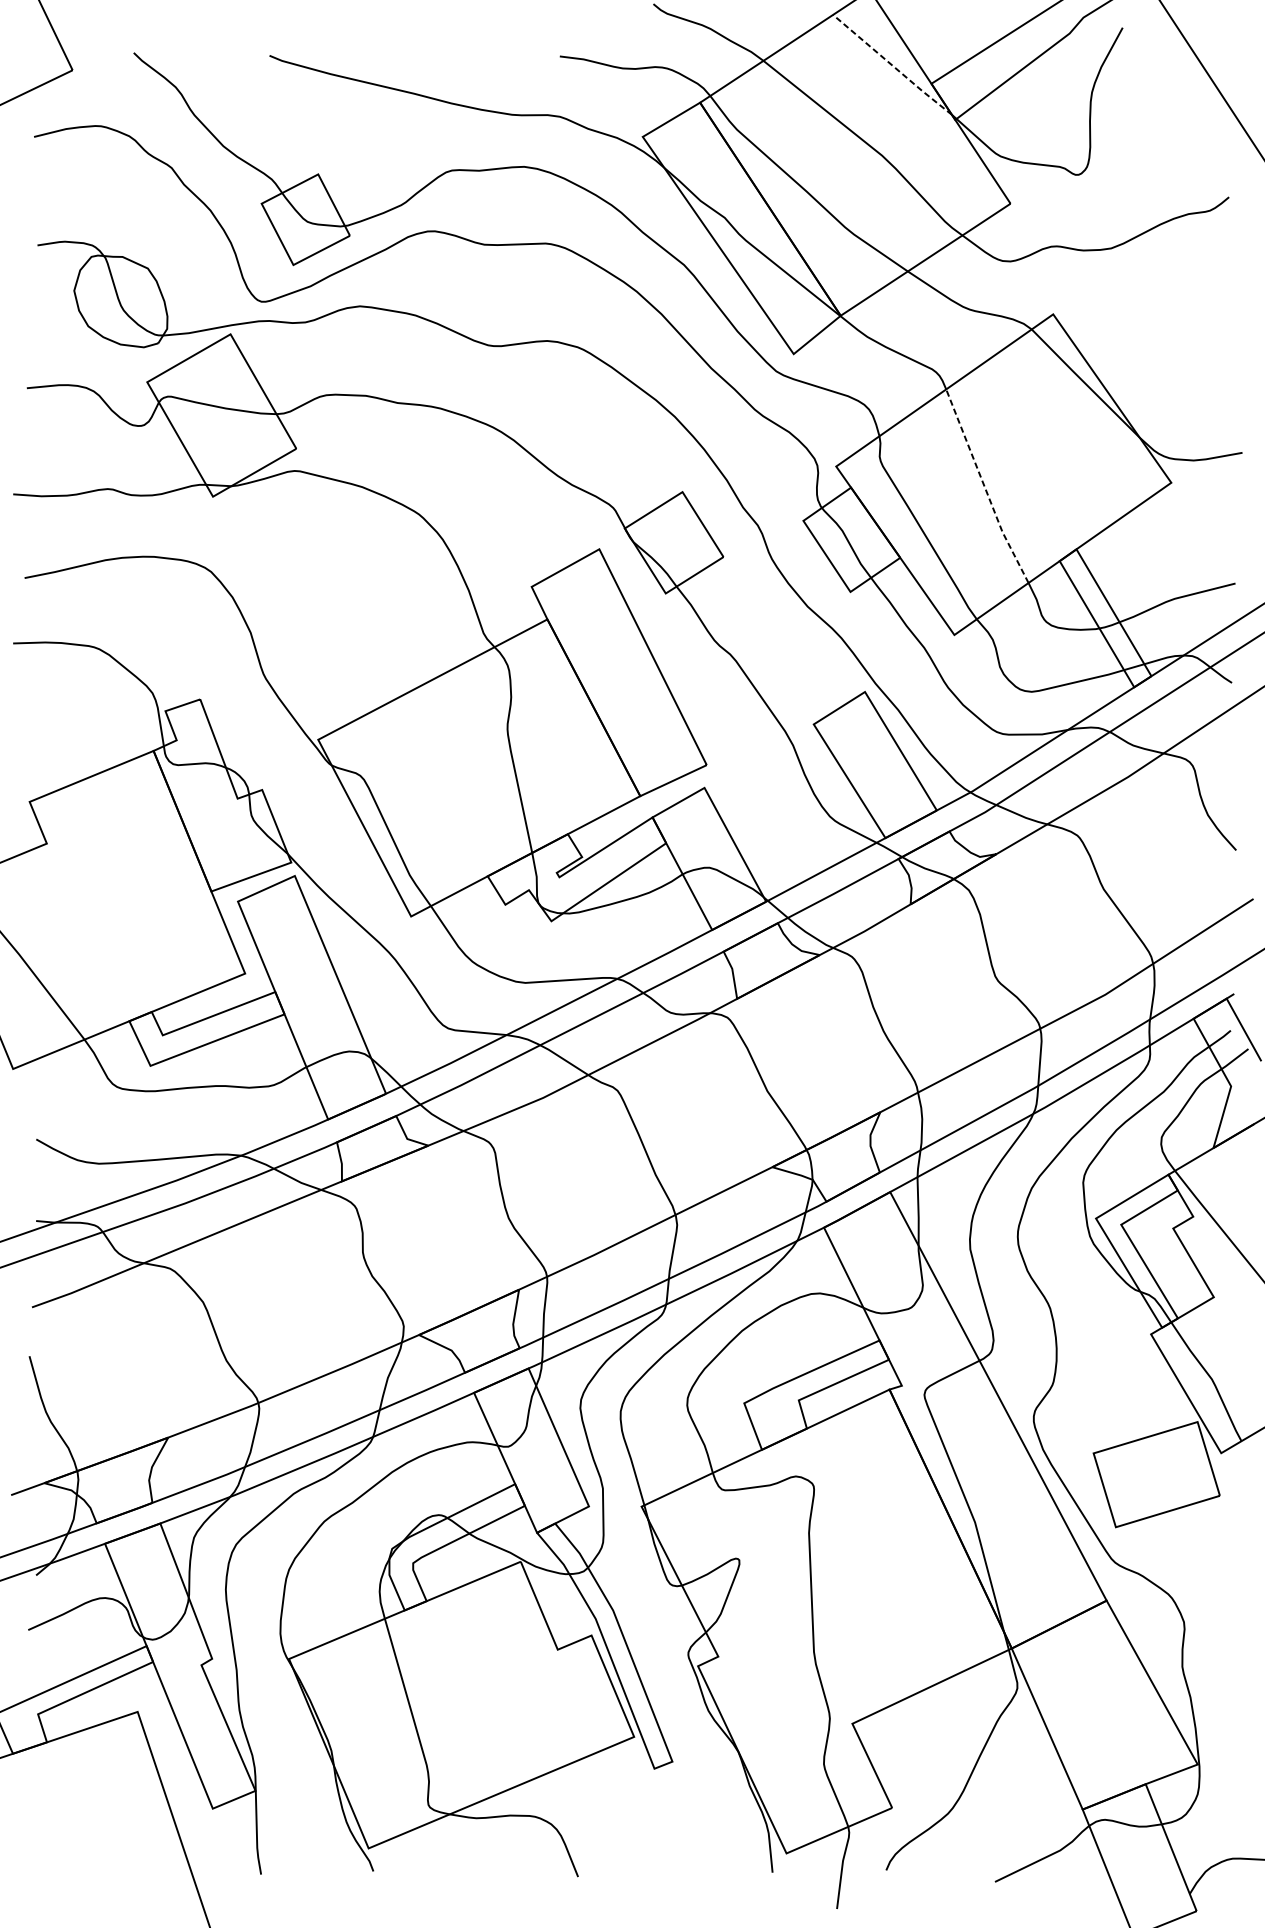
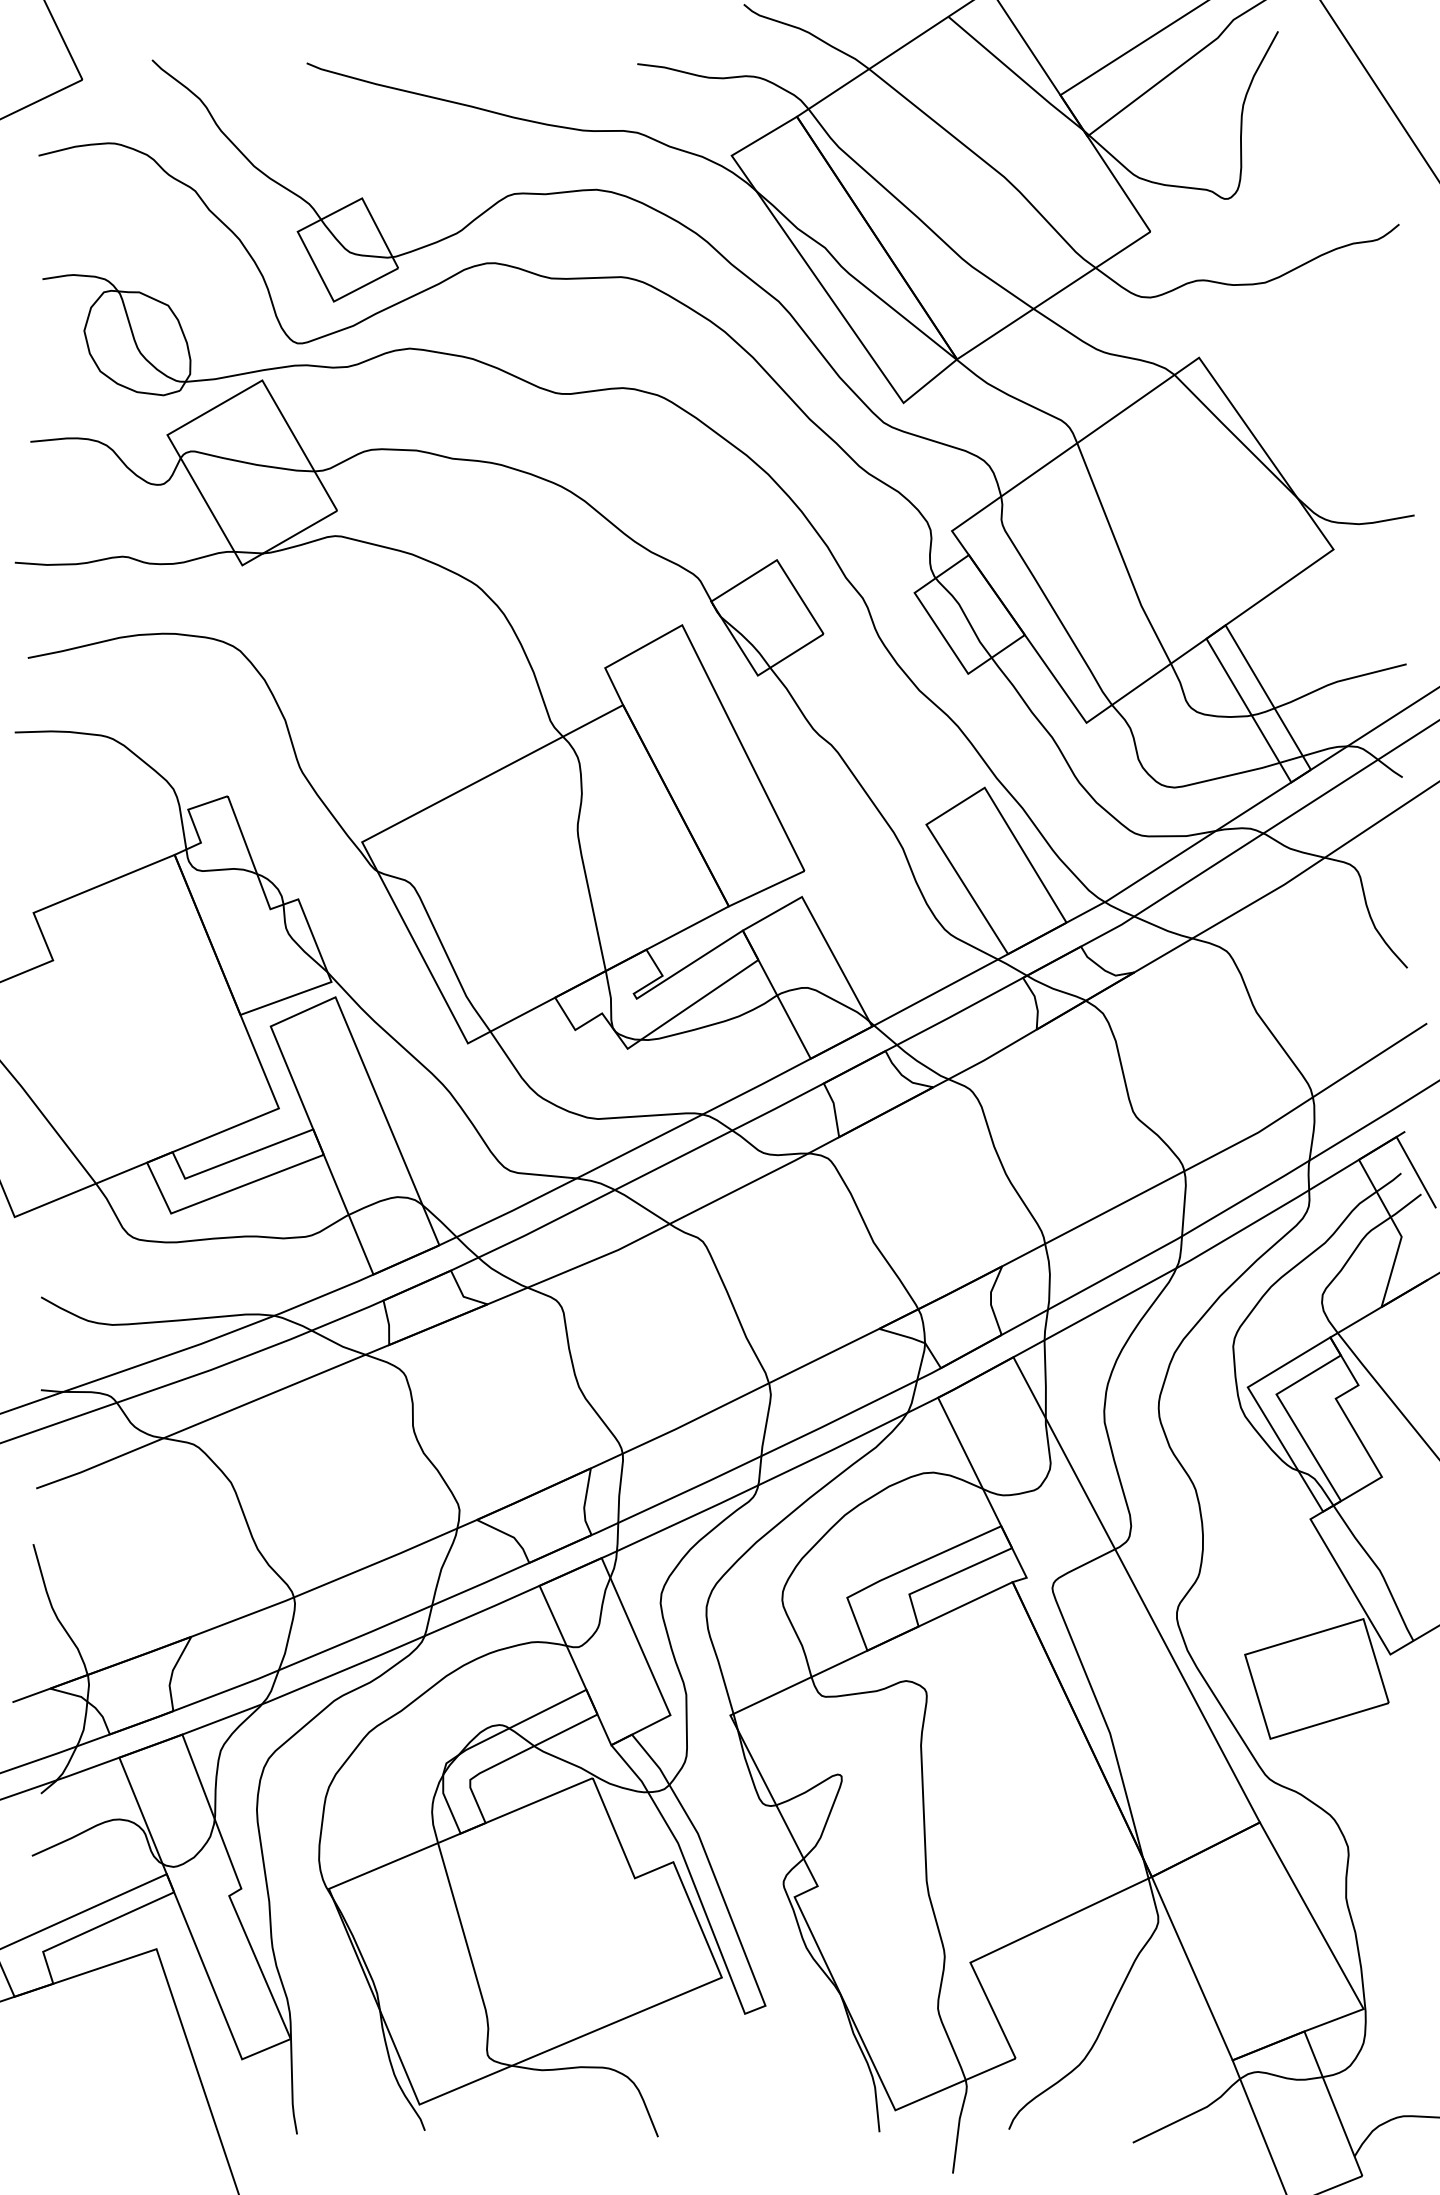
line: (892, 65) -> (1015, 74), dashed -> solid
line: (985, 488) -> (1121, 555), dashed -> solid

